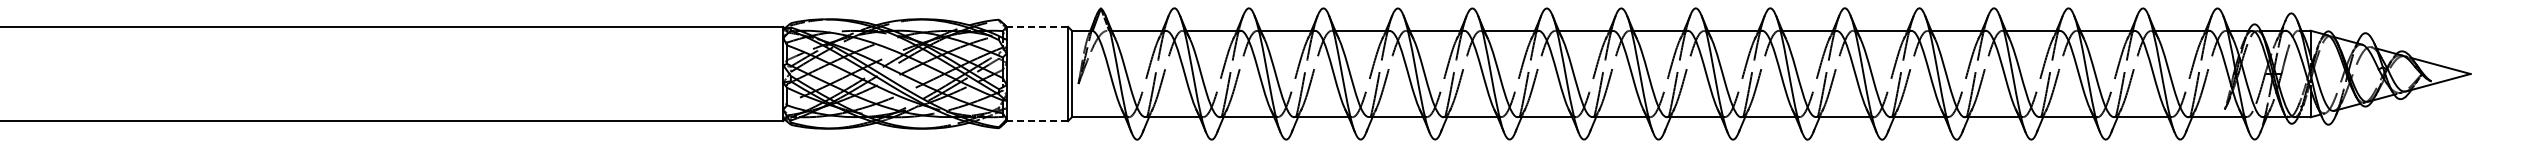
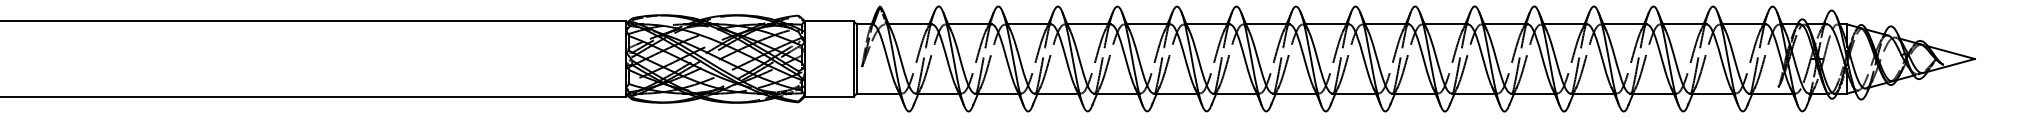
line: (1037, 26) -> (829, 21), dashed -> solid
line: (1037, 121) -> (829, 96), dashed -> solid

